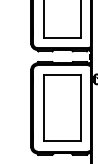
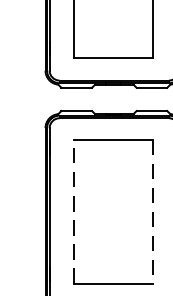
line: (44, 108) -> (74, 212), solid -> dashed
line: (80, 108) -> (153, 212), solid -> dashed

